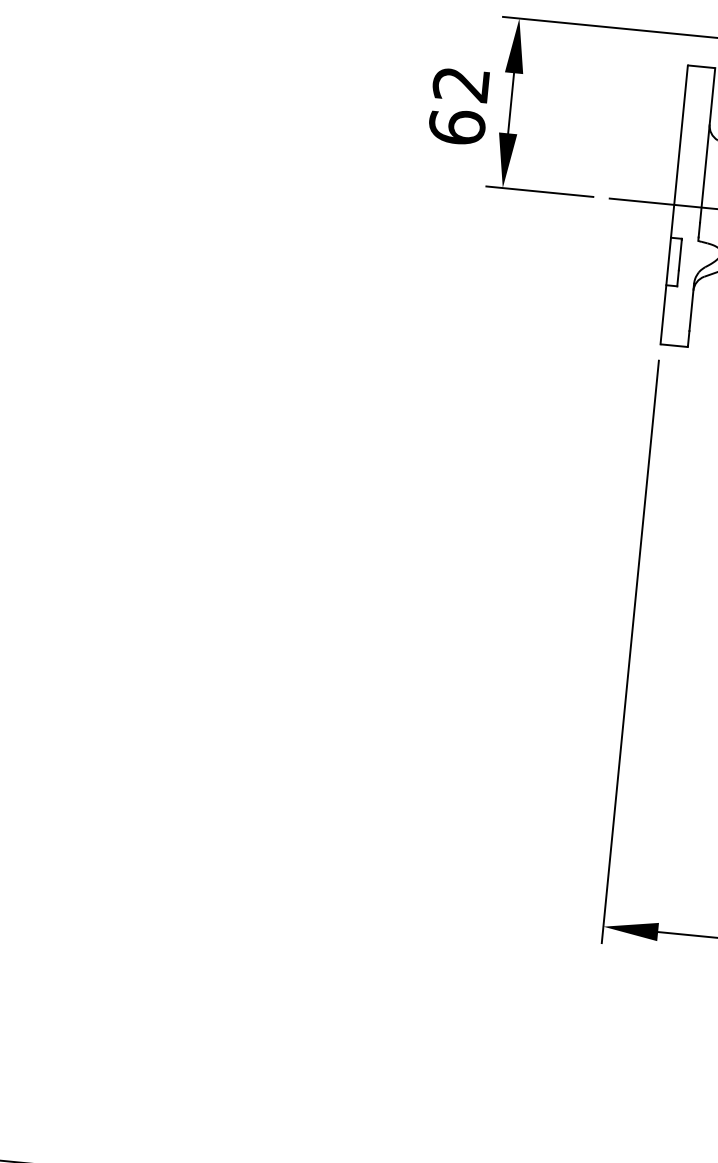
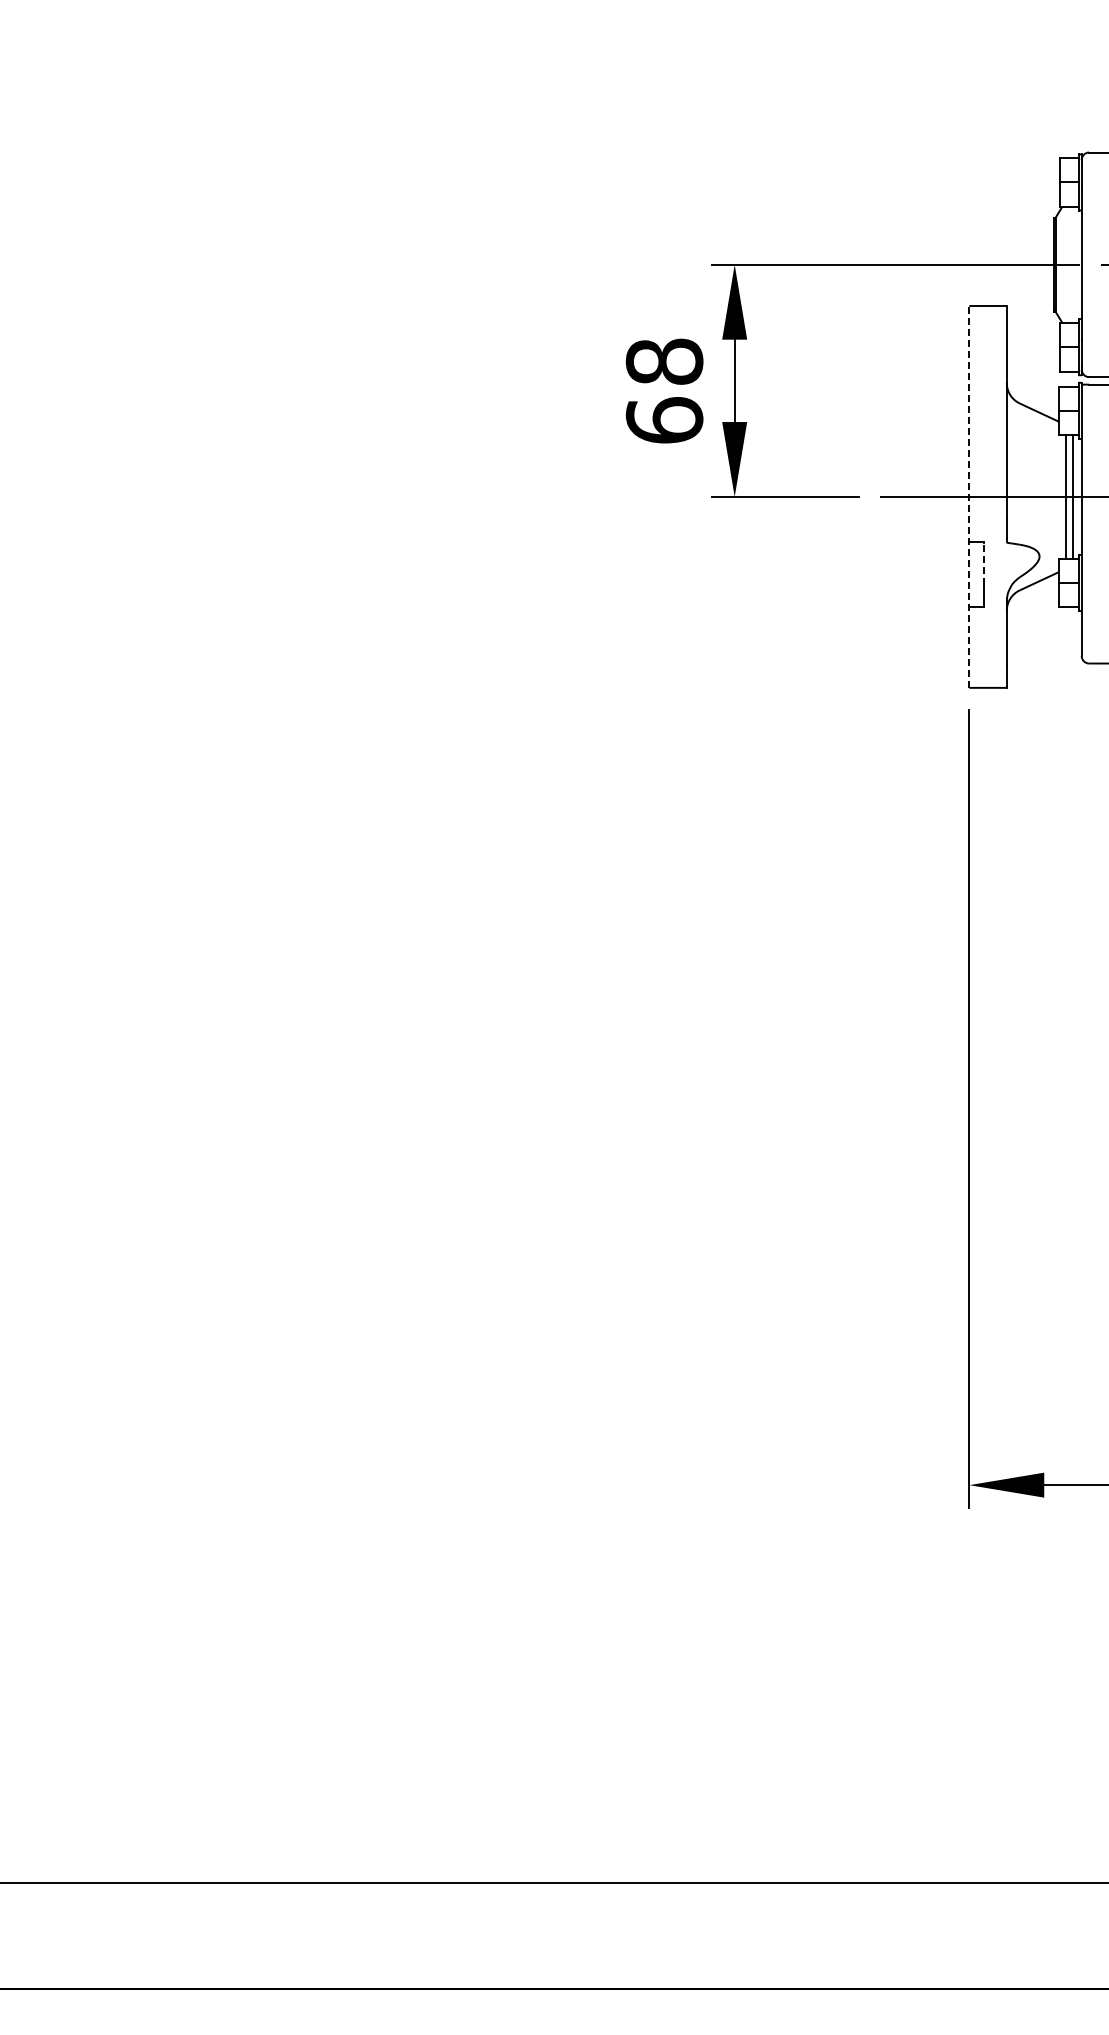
text: (461, 84) -> (664, 361), 62 -> 68
line: (674, 204) -> (969, 496), solid -> dashed
line: (680, 255) -> (984, 564), solid -> dashed

